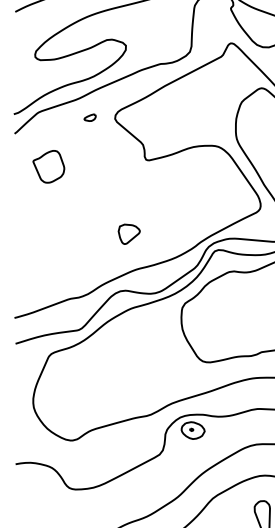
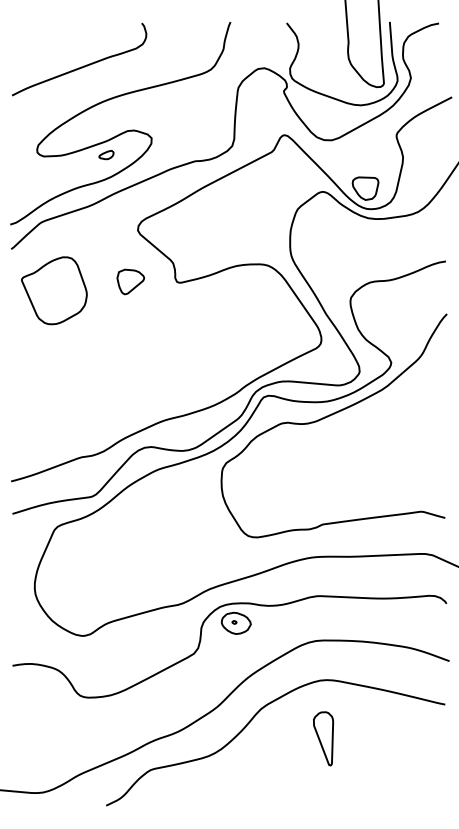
part: (90, 118) -> (106, 155), moved
part: (48, 166) -> (54, 290), size x1.67
part: (129, 233) -> (130, 281), moved

